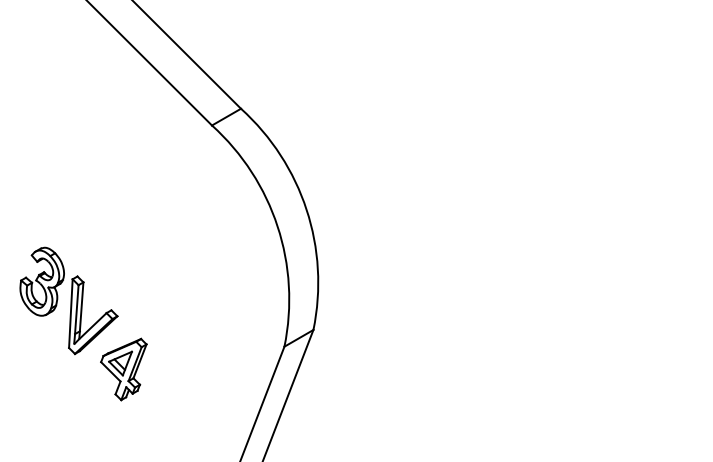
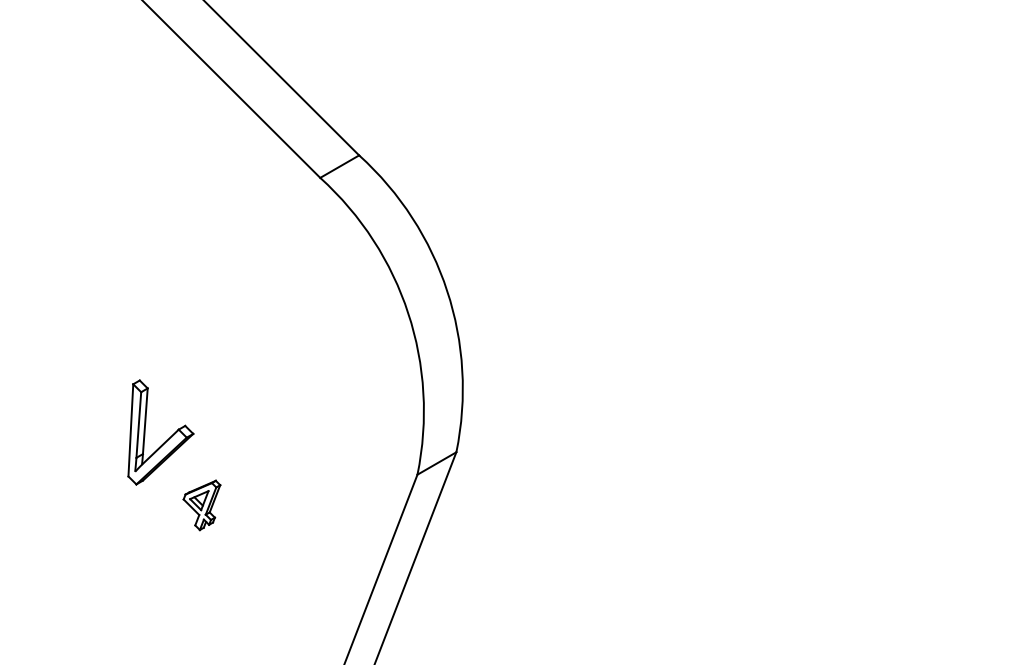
part: (42, 281) -> (92, 387), removed
part: (123, 369) -> (201, 505), size x0.6

